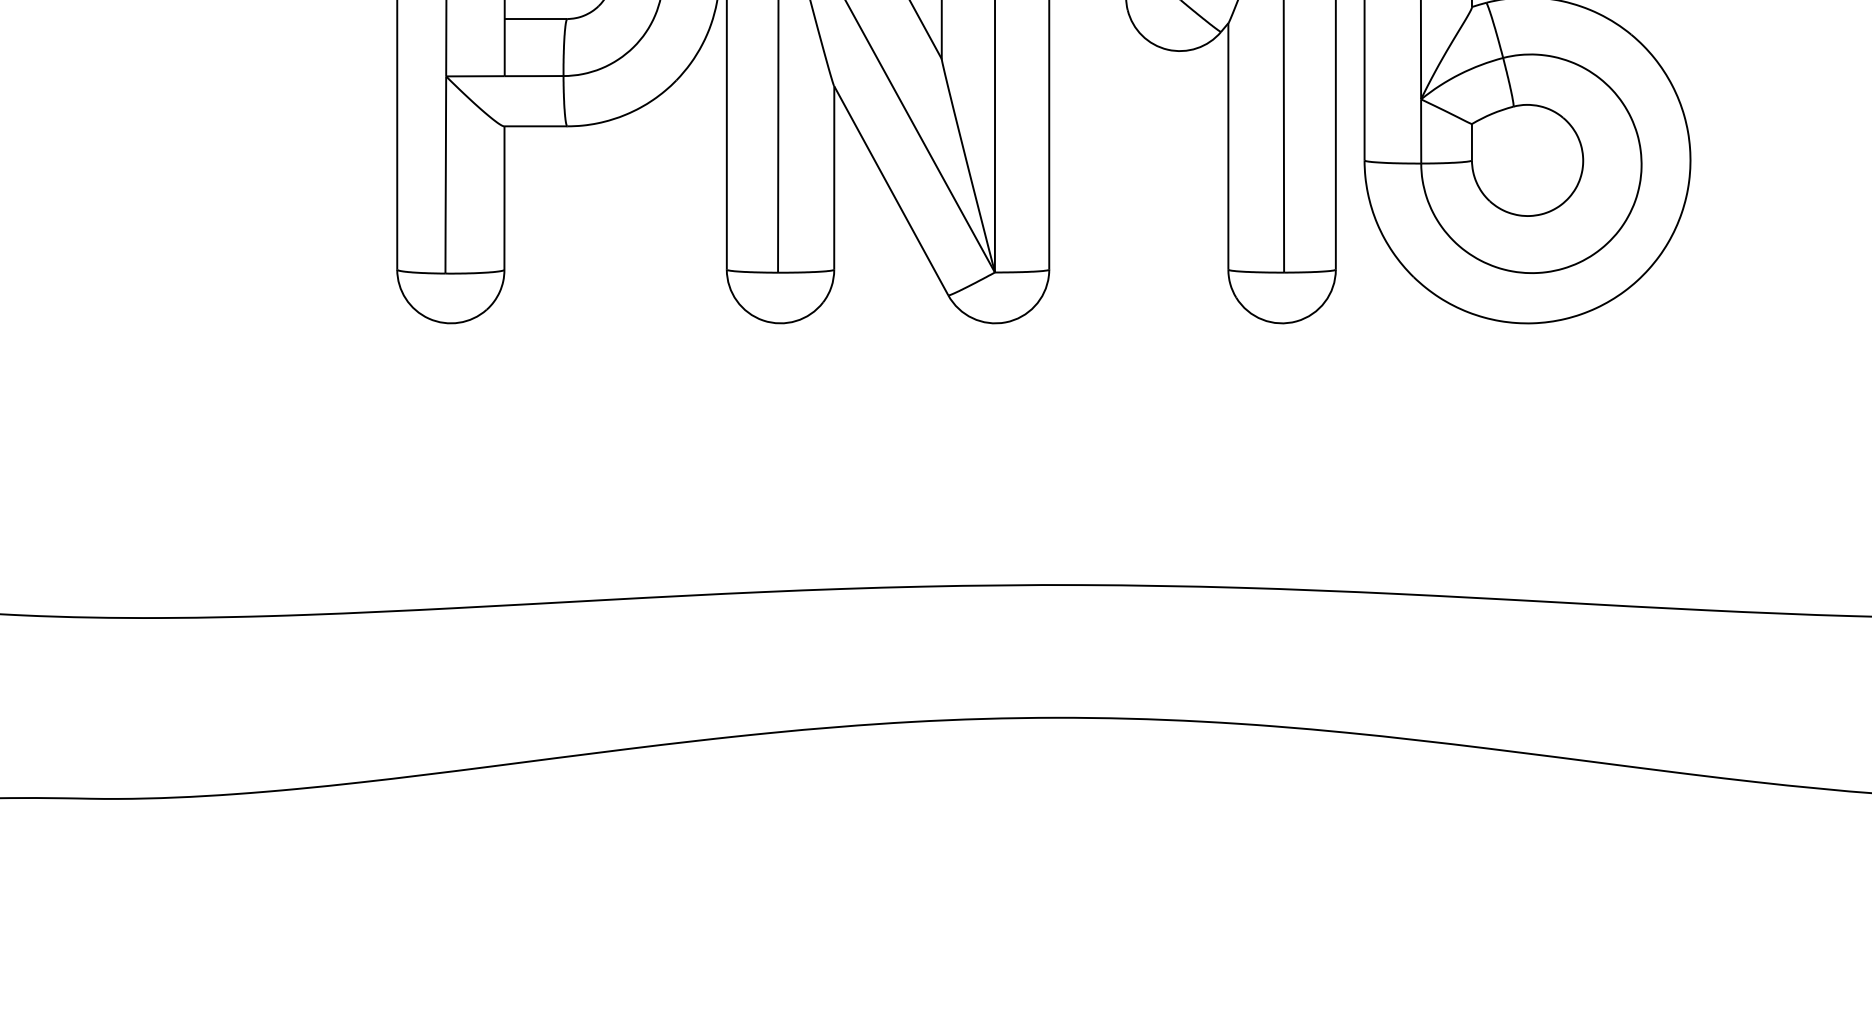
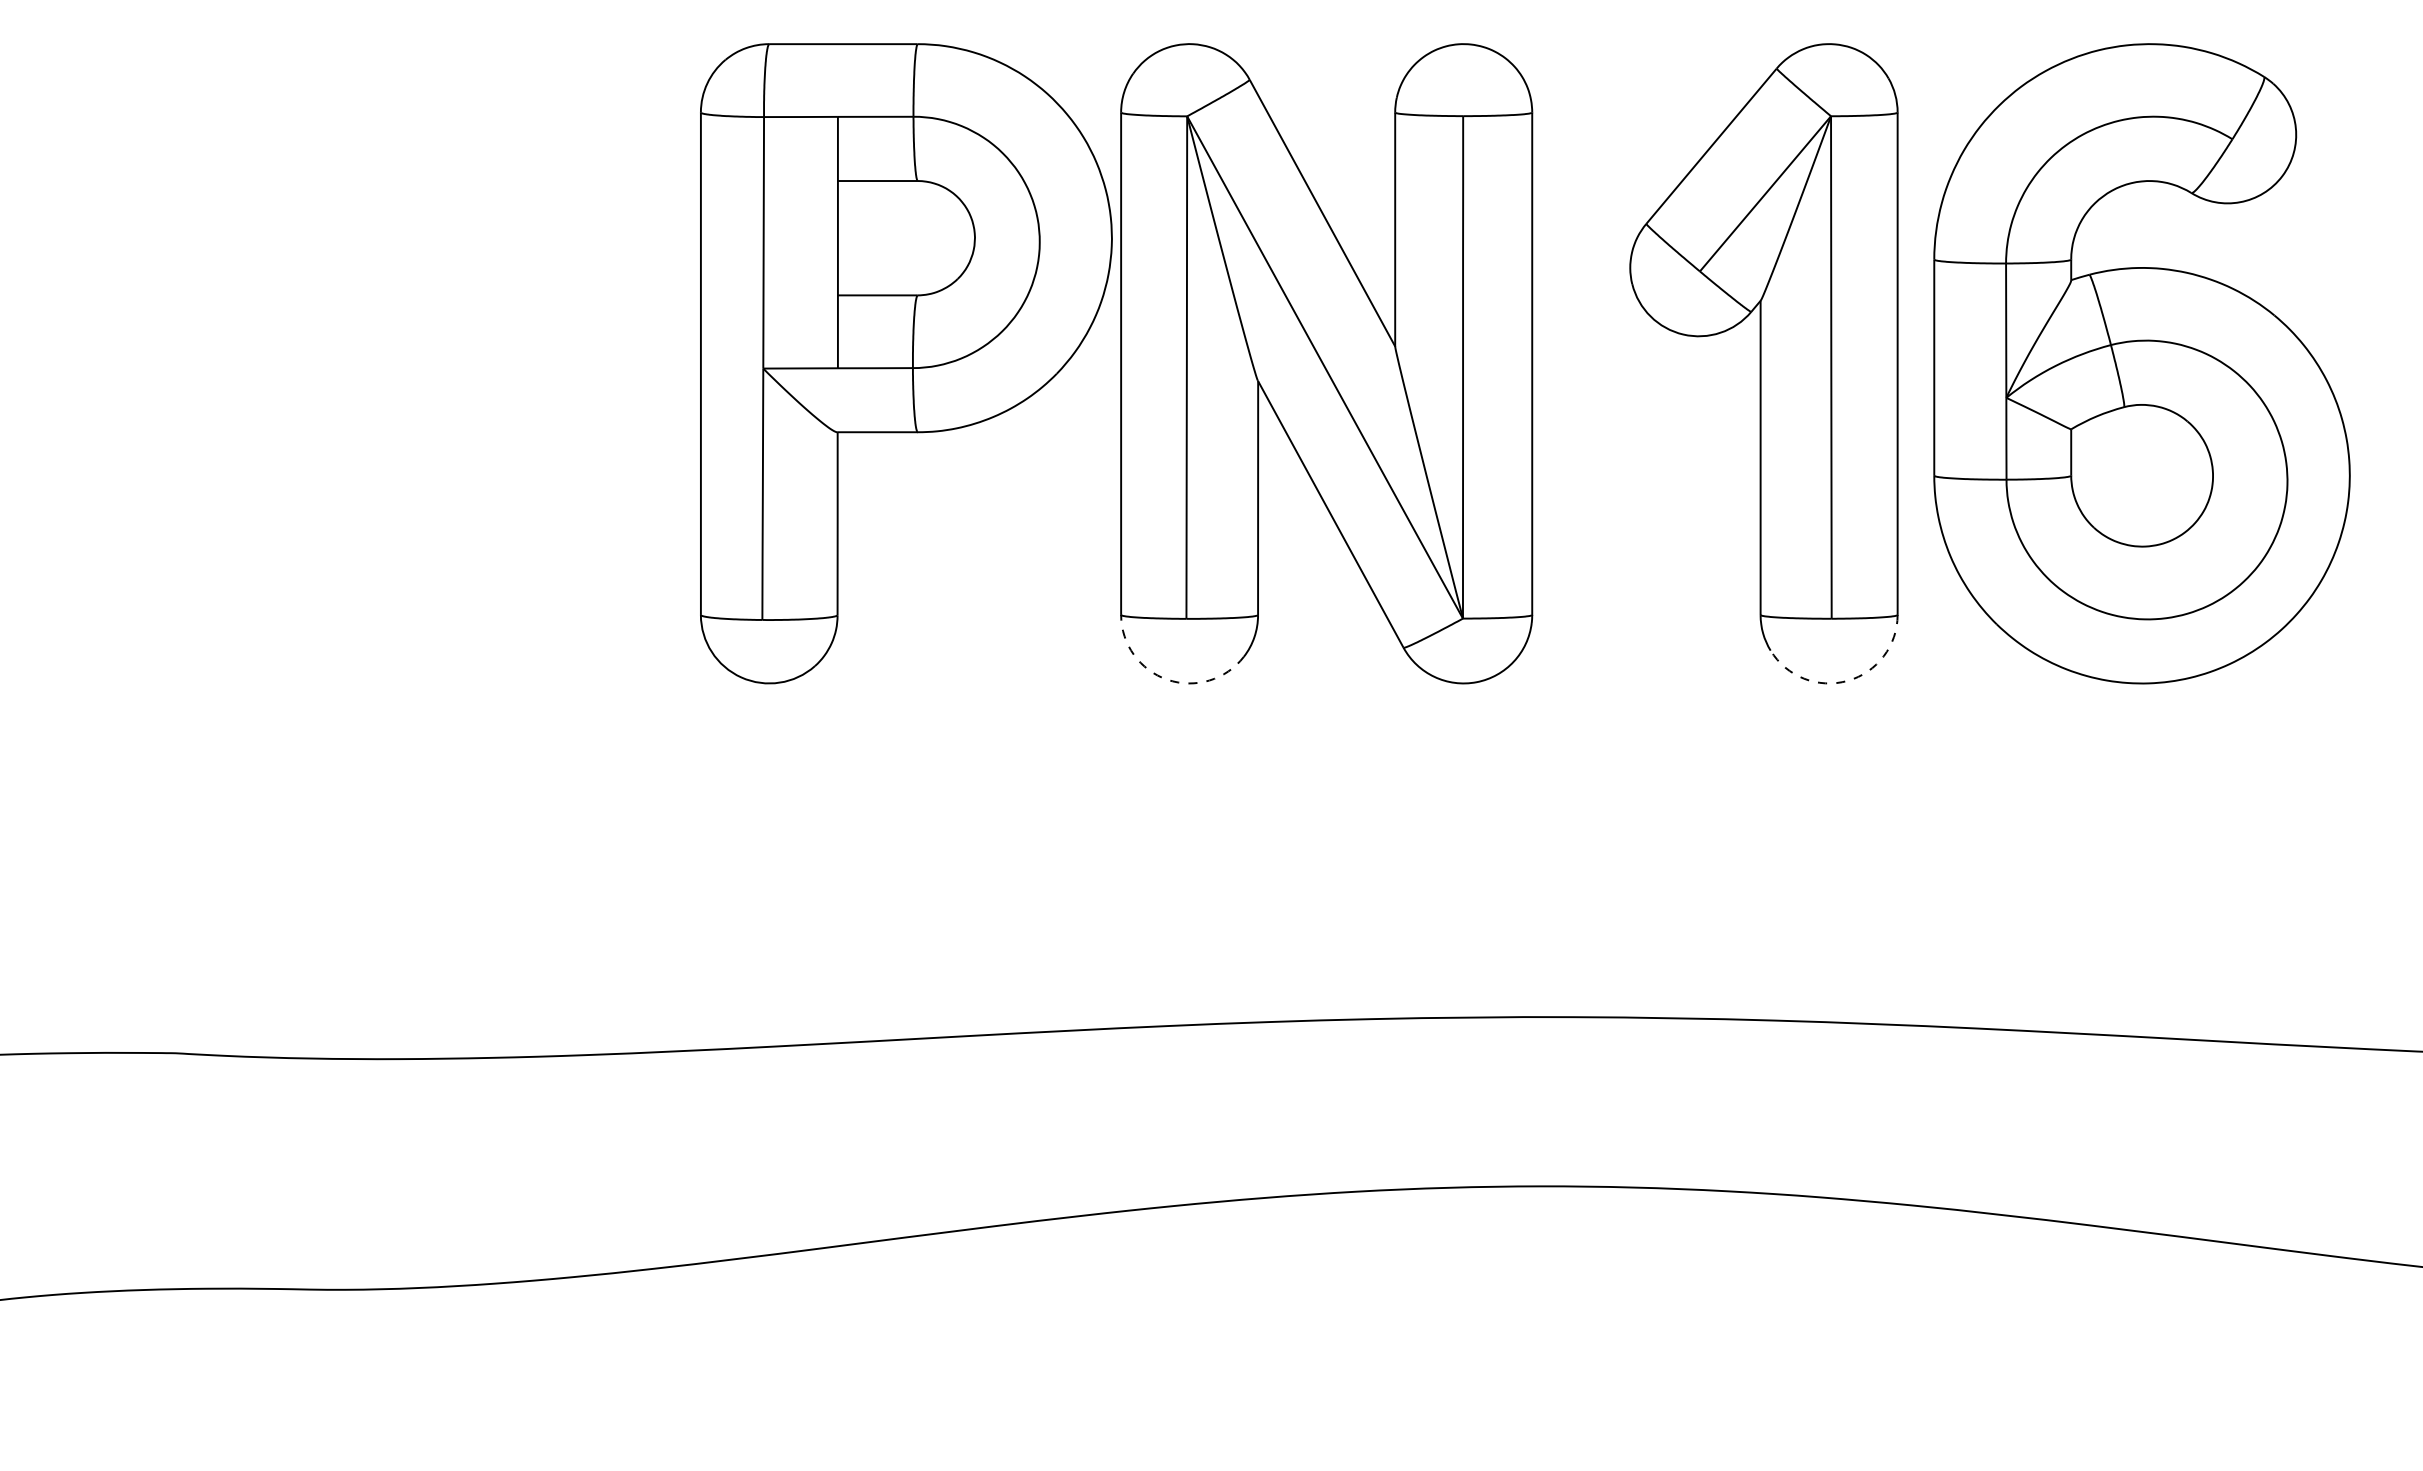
arc: (763, 320) -> (1167, 679), solid -> dashed
arc: (1296, 321) -> (1847, 680), solid -> dashed

